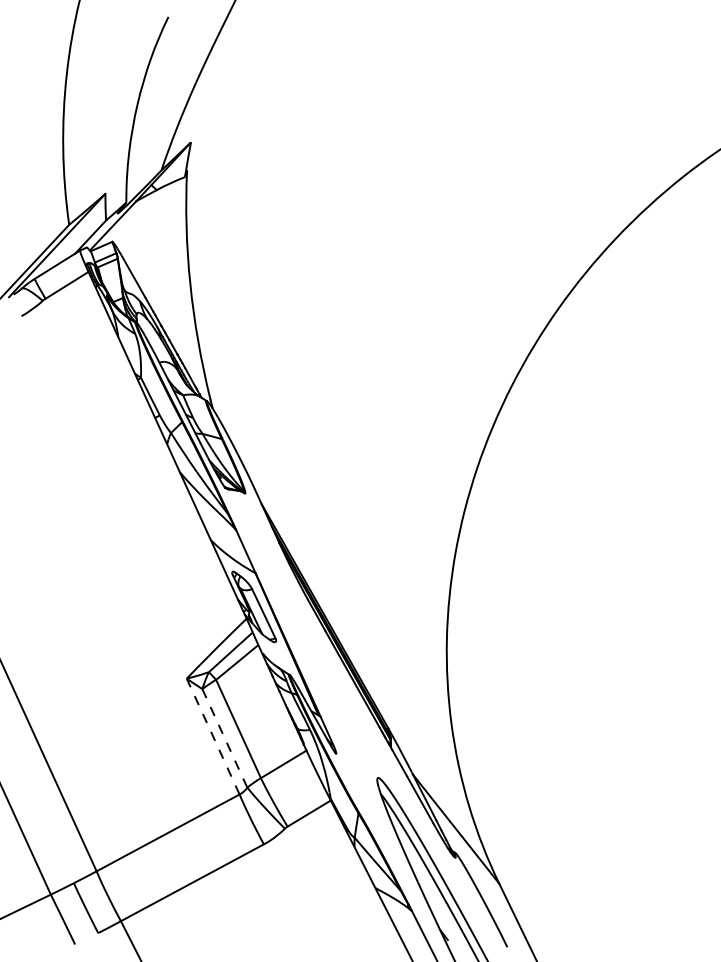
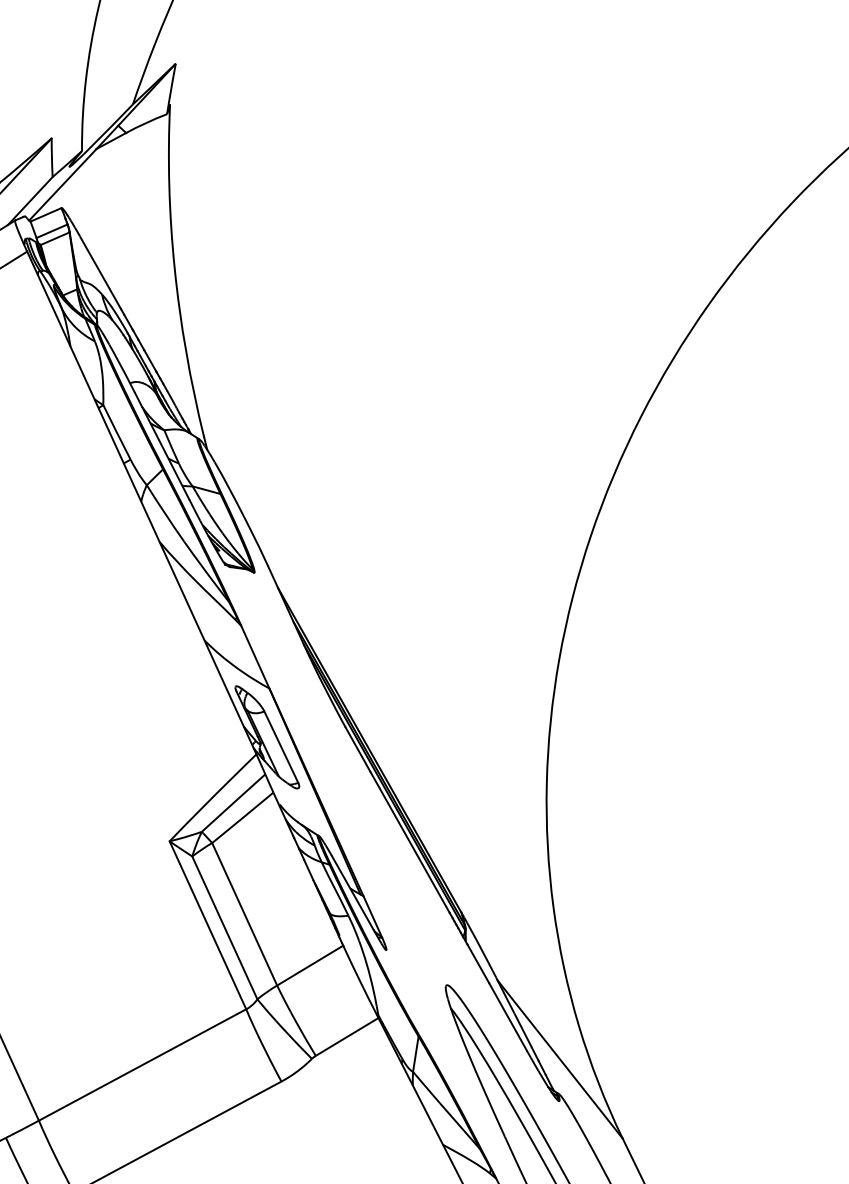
line: (213, 736) -> (208, 925), dashed -> solid
line: (225, 738) -> (225, 928), dashed -> solid

